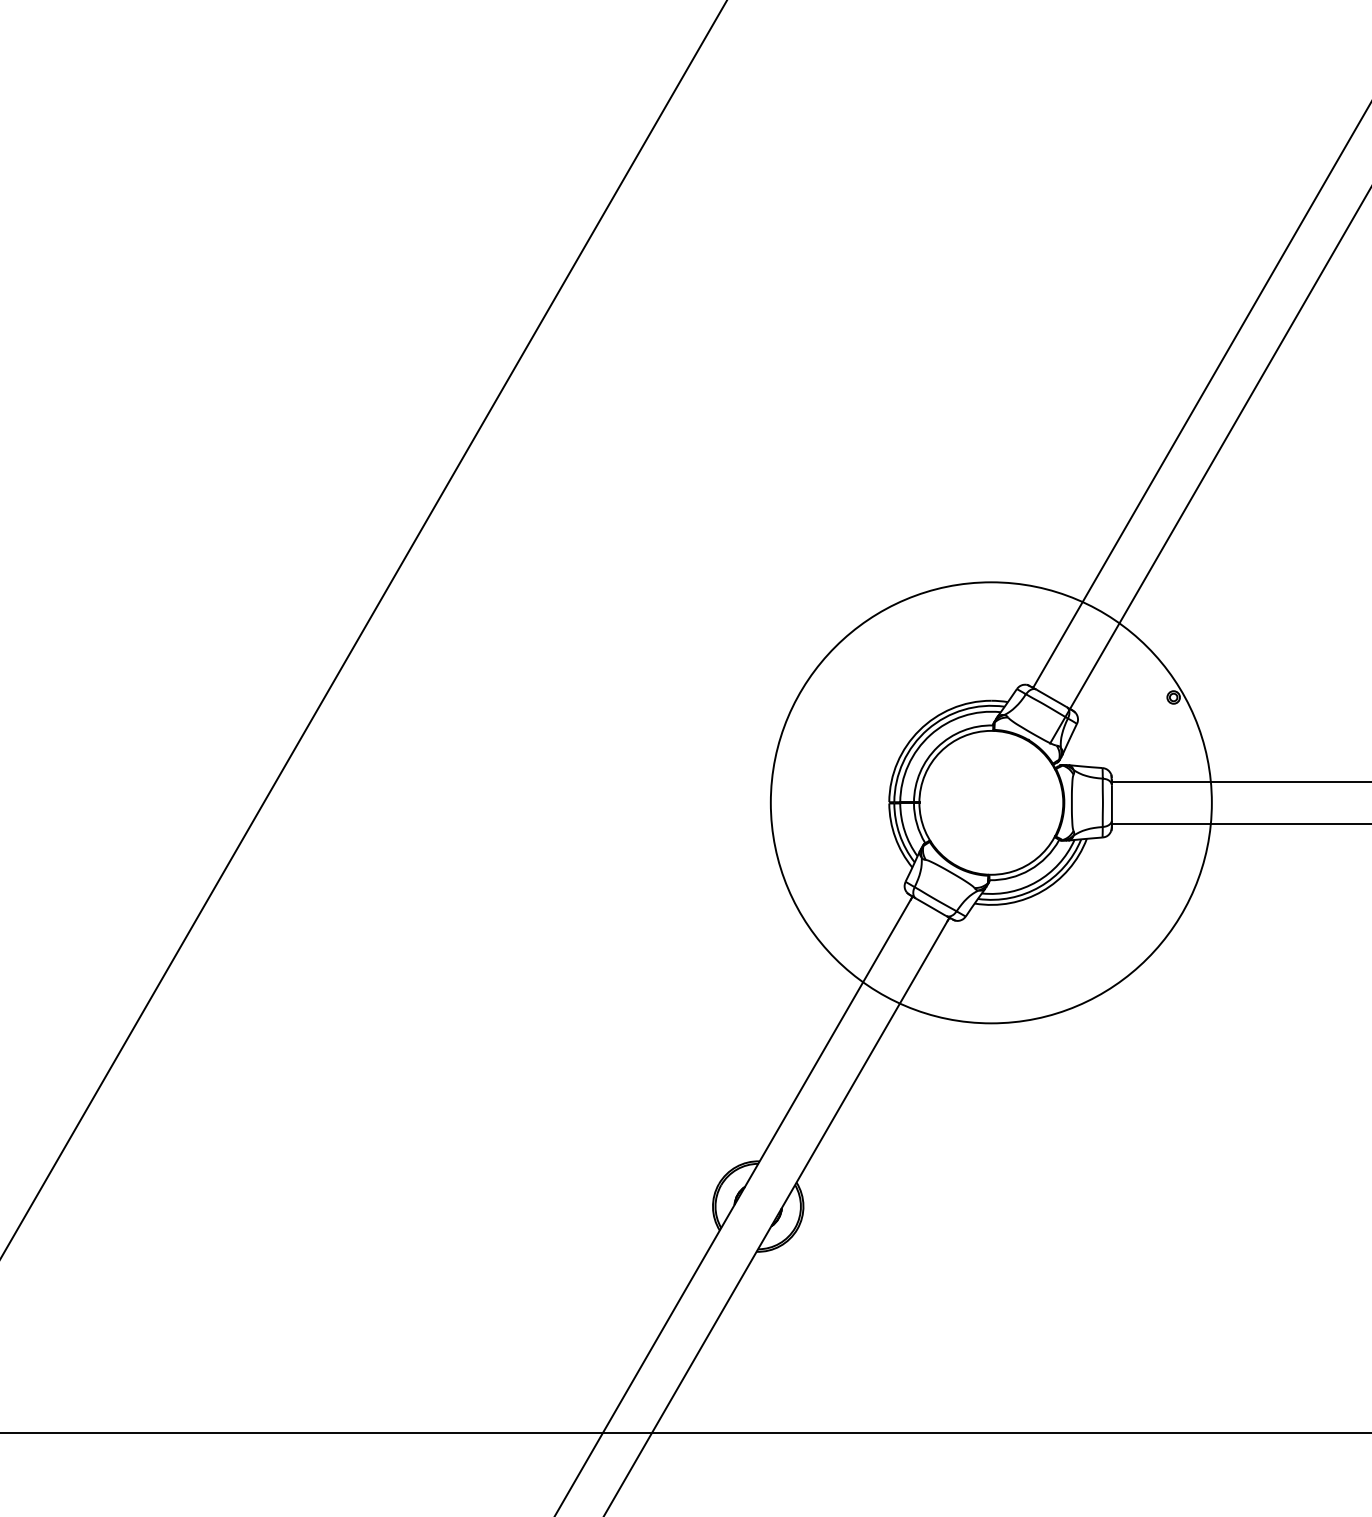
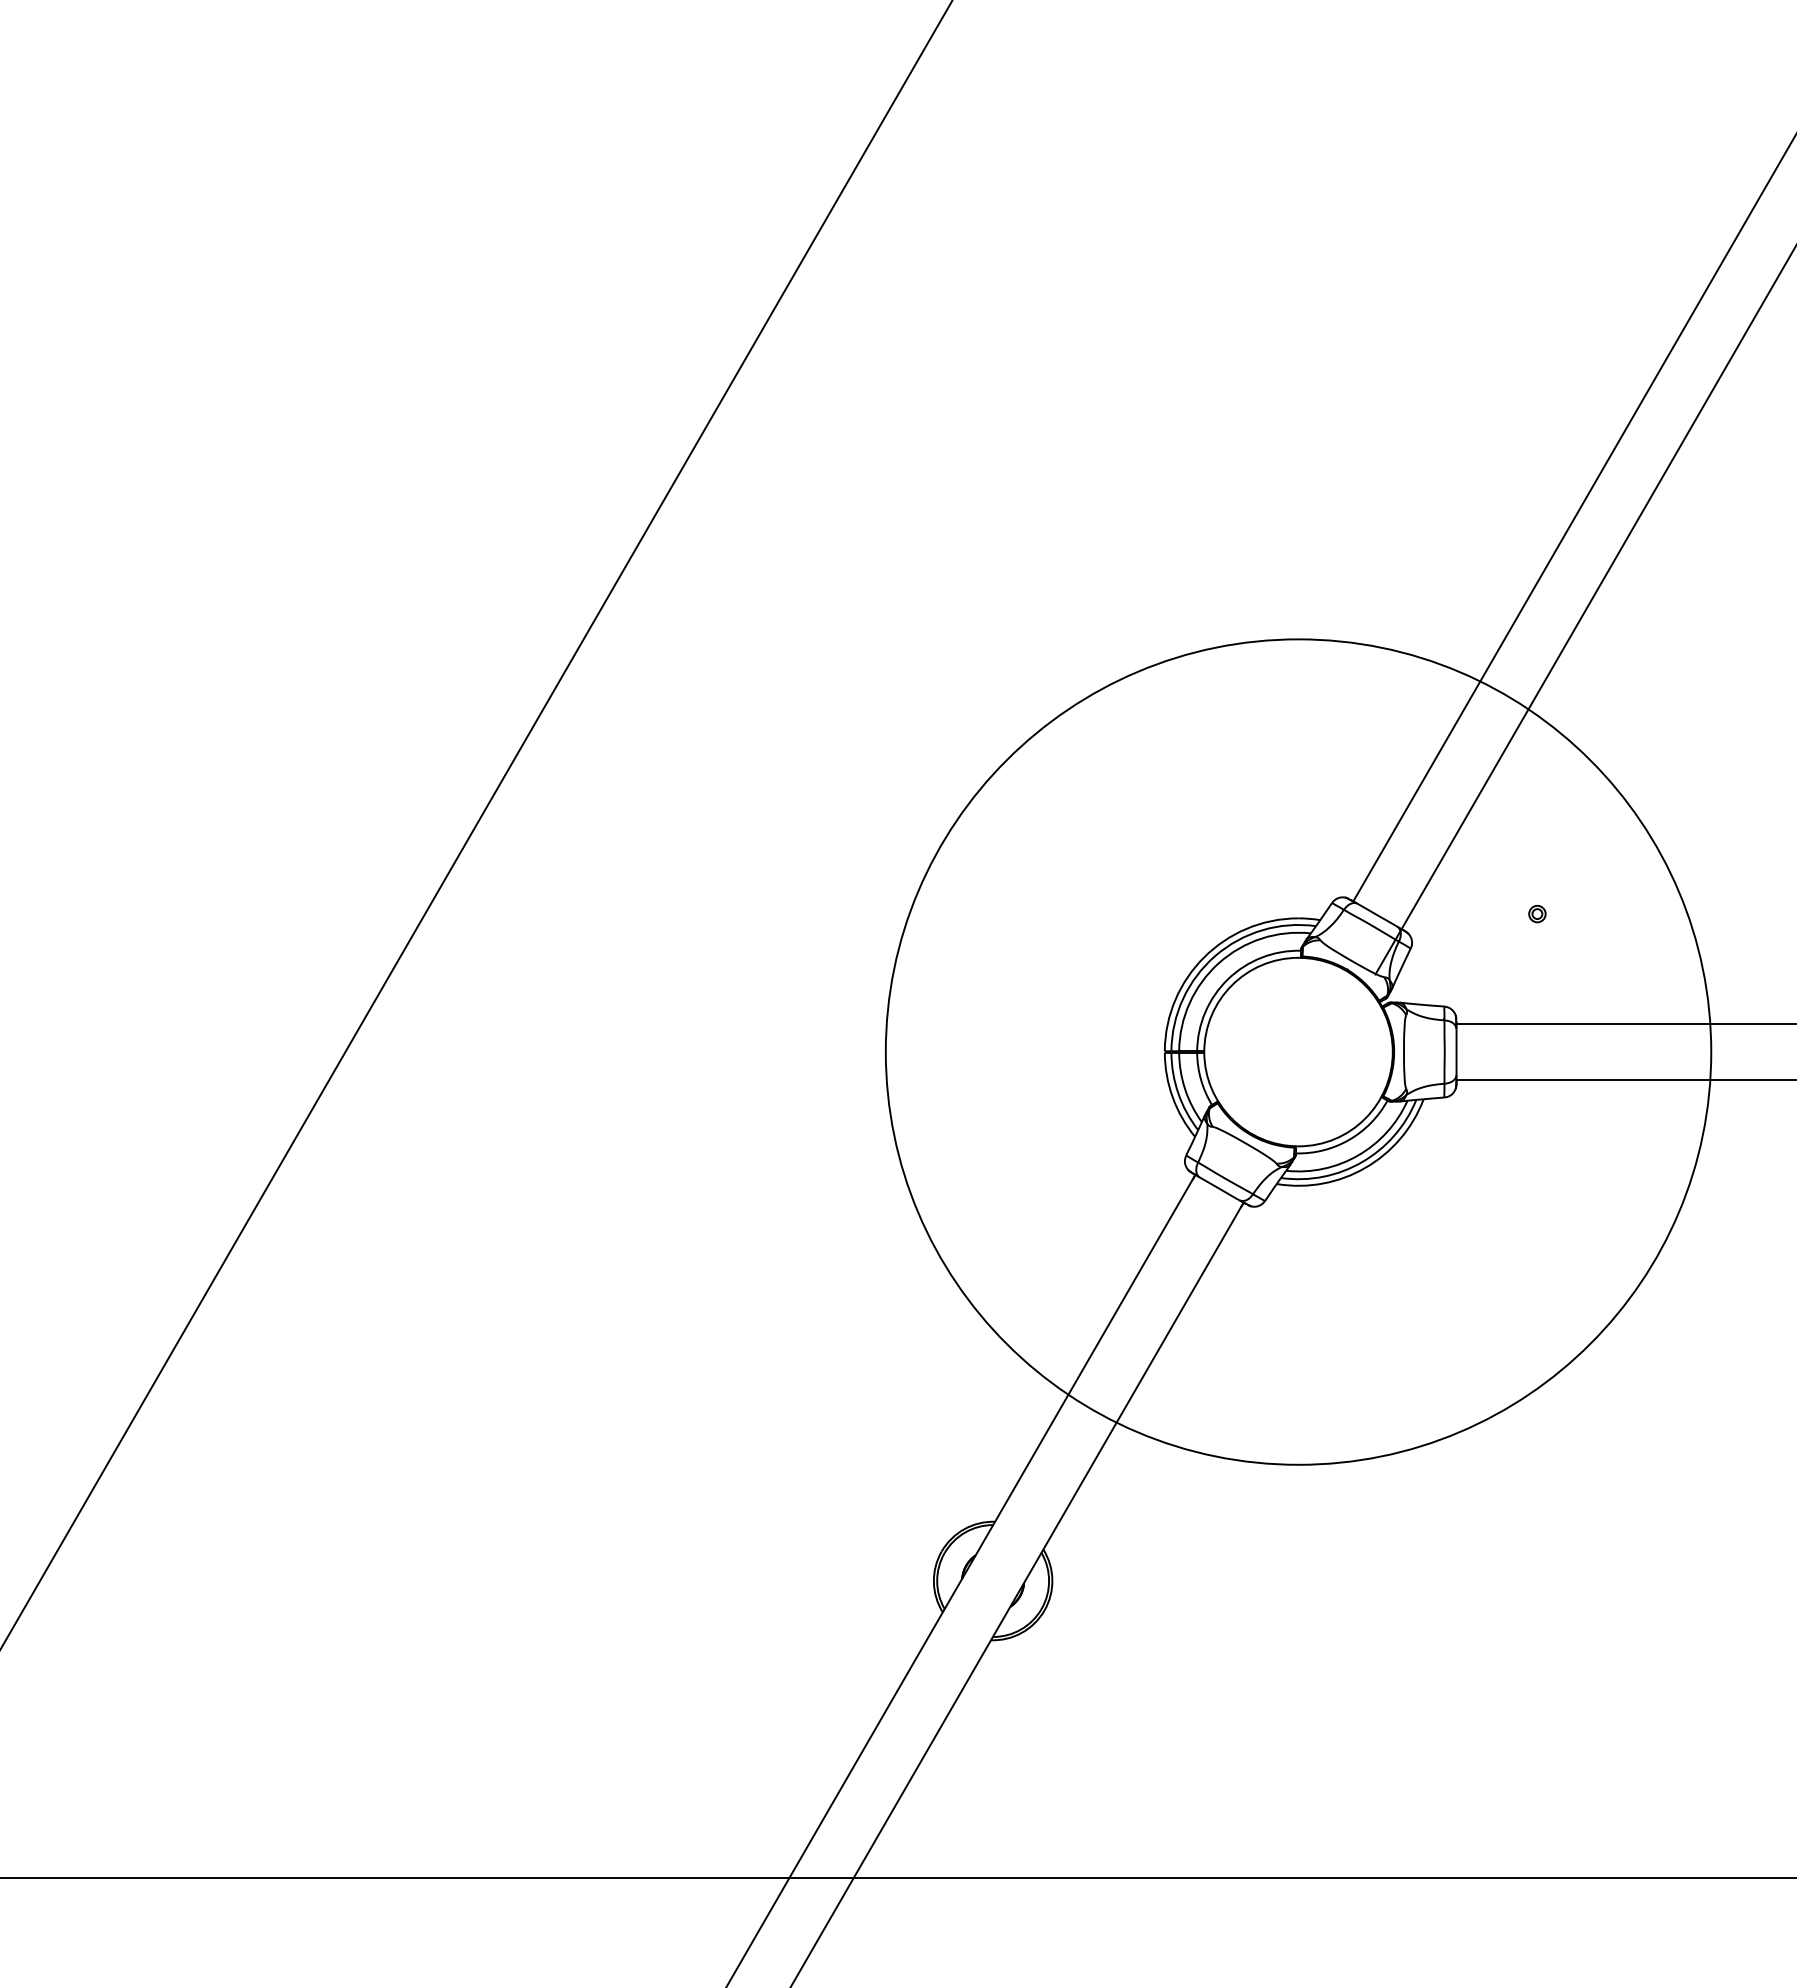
circle: (991, 802) -> (1298, 1051), size x1.43

